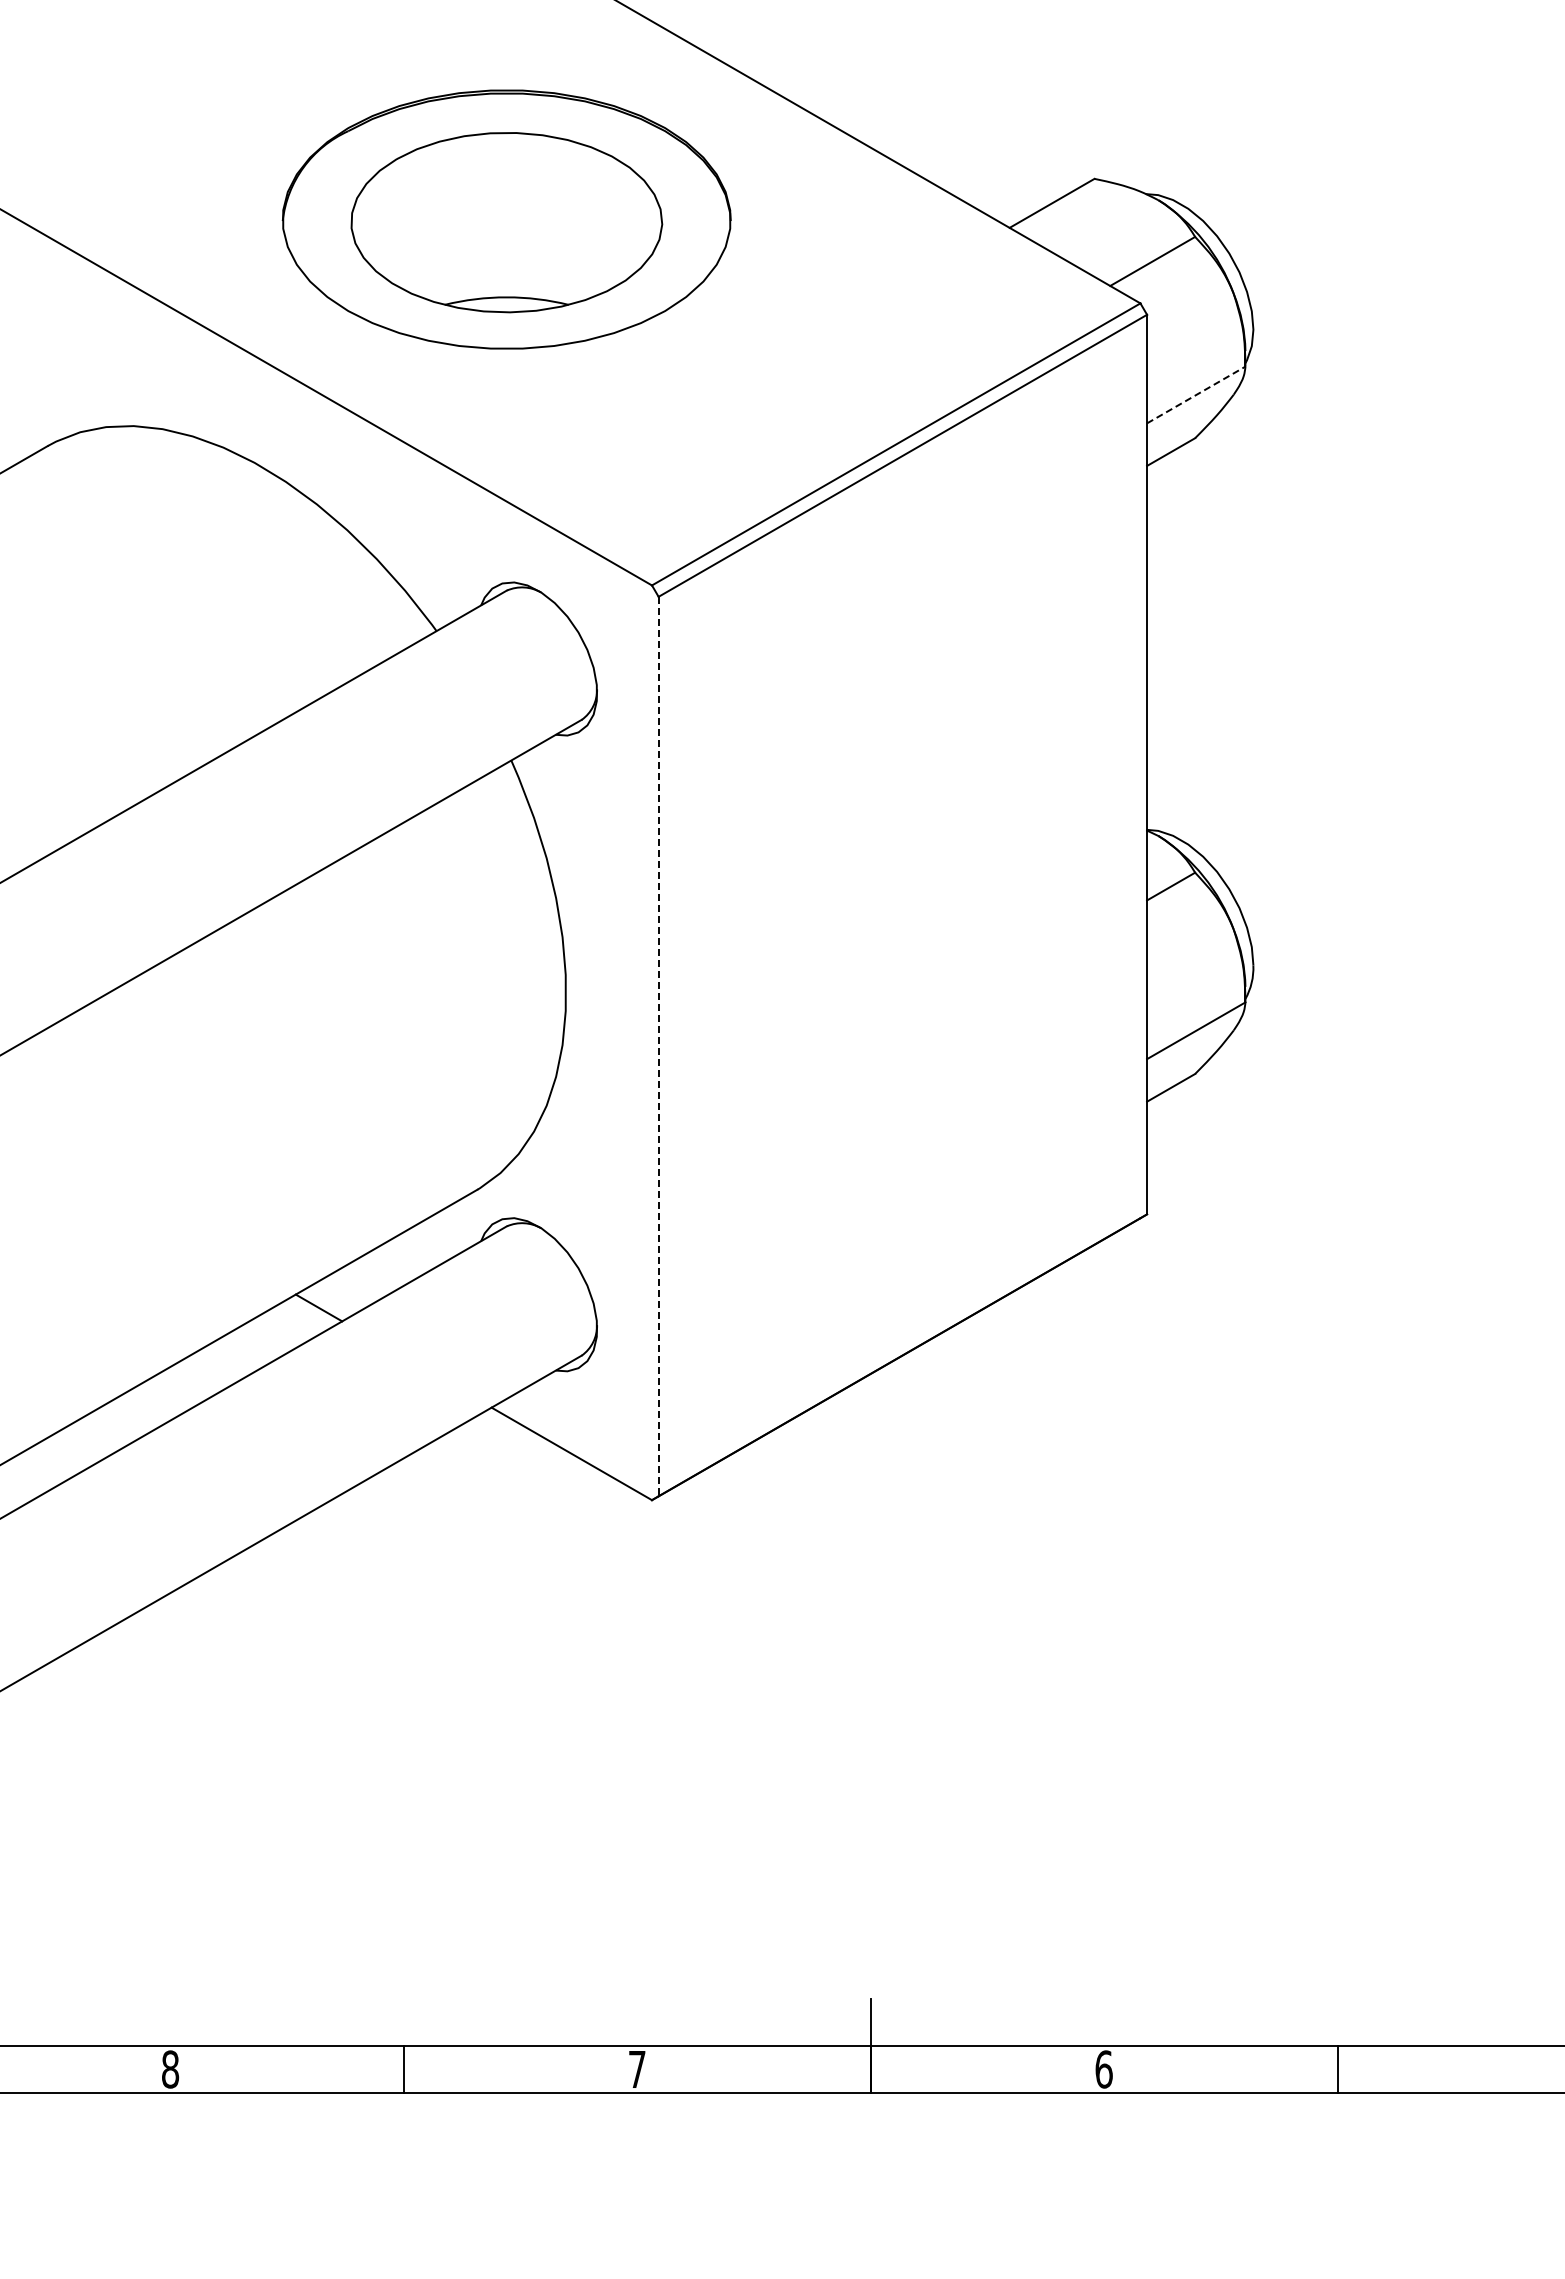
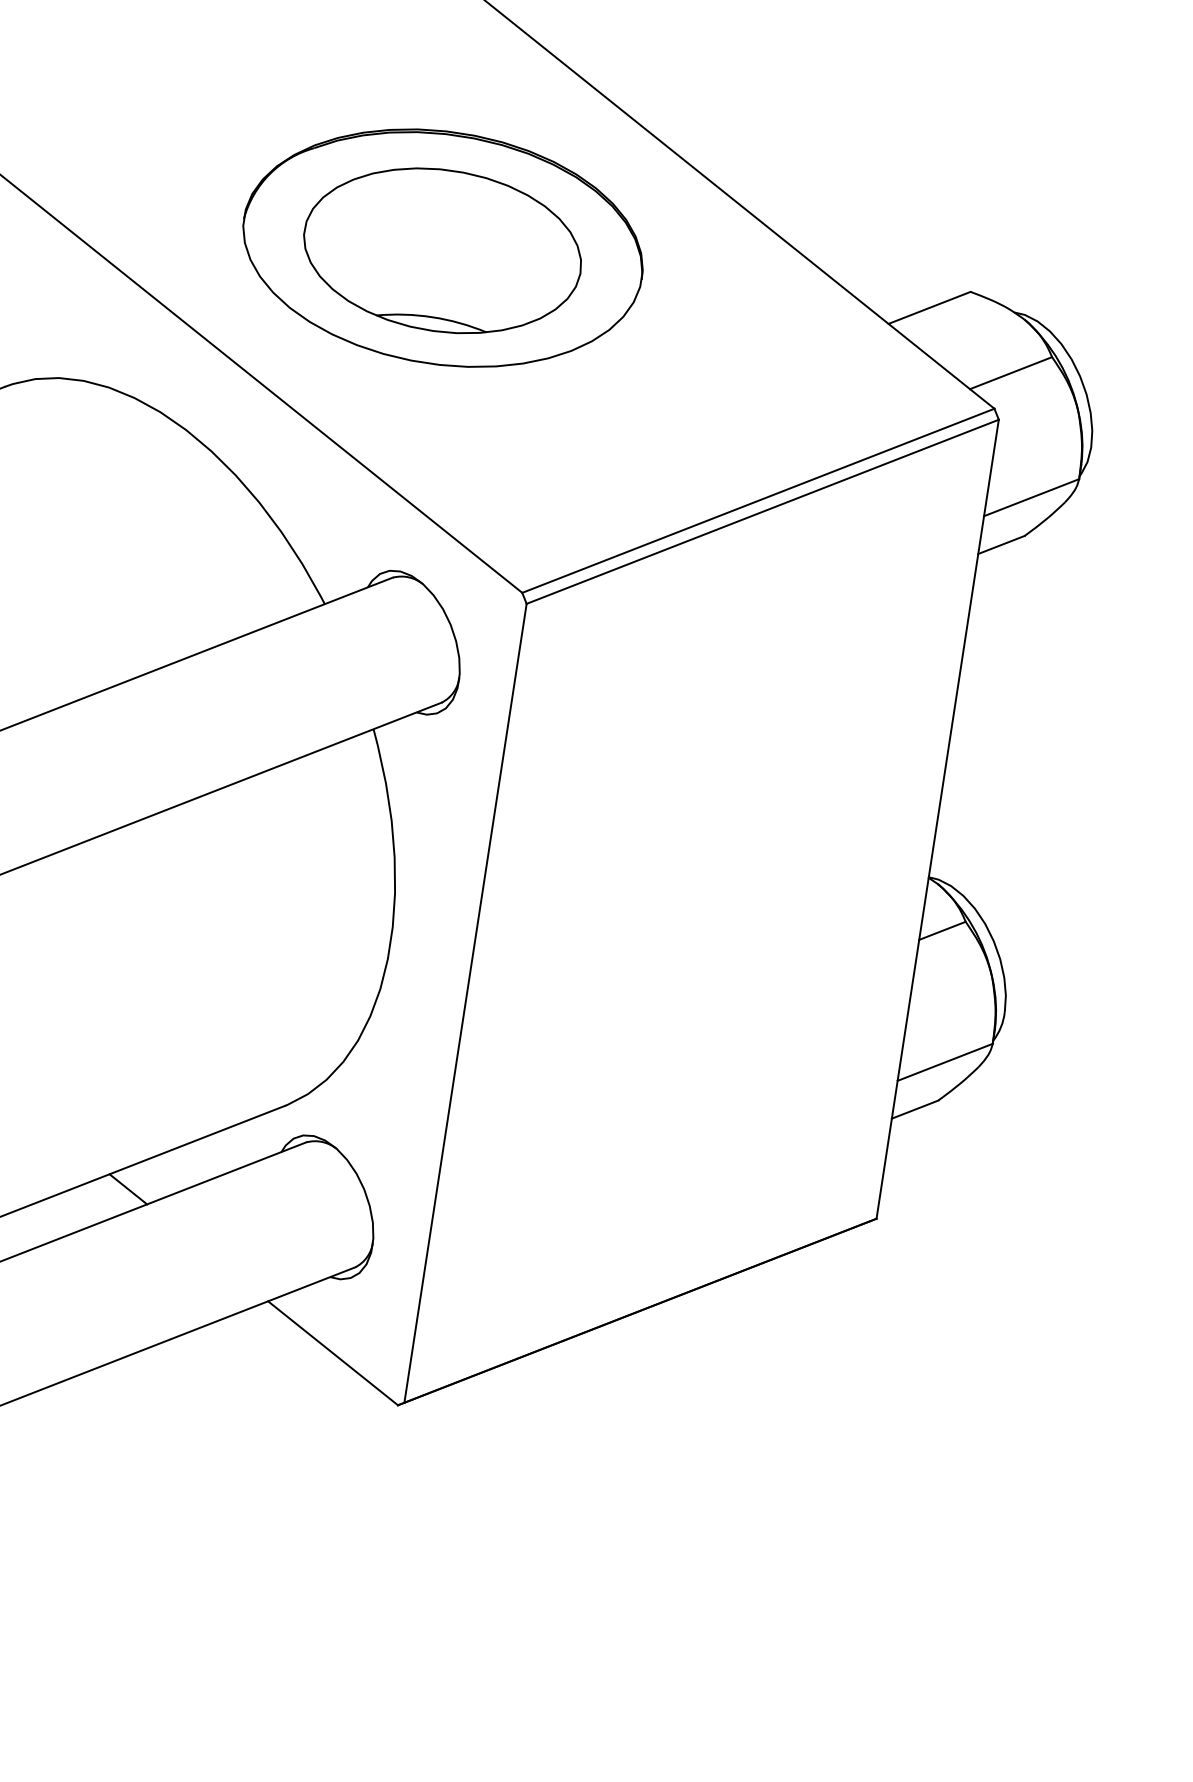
line: (1196, 395) -> (1031, 498), dashed -> solid
line: (658, 1046) -> (465, 1003), dashed -> solid

